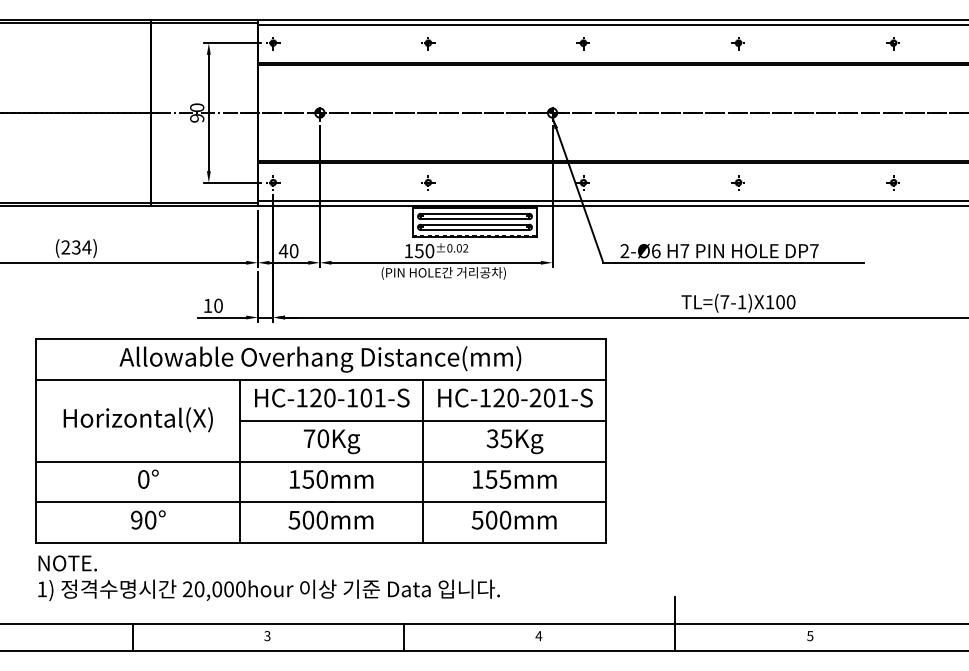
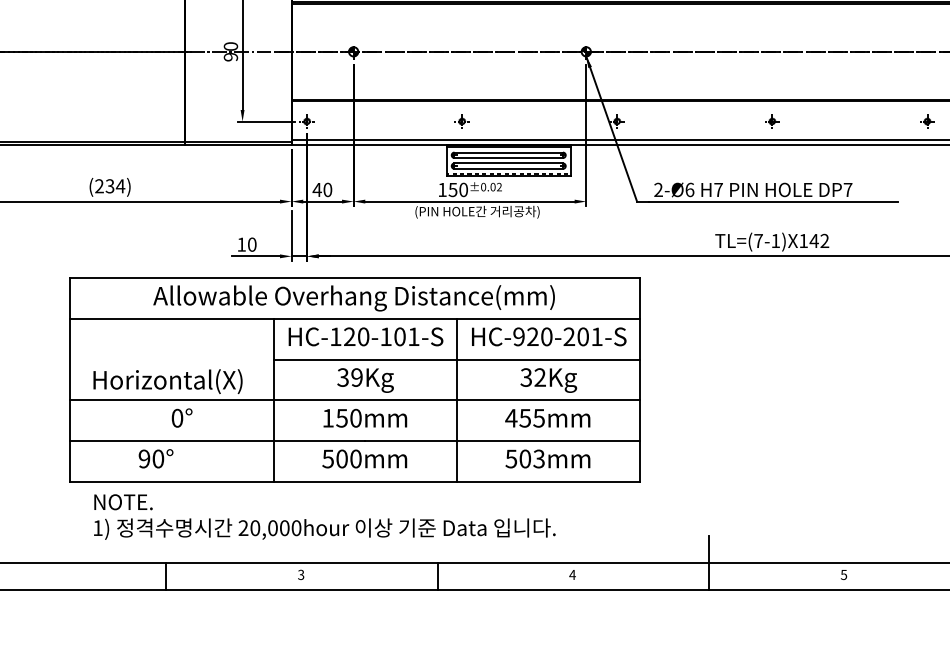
text: (785, 302) -> (819, 241), TL=(7-1)X100 -> TL=(7-1)X142
text: (484, 397) -> (518, 336), HC-120-201-S -> HC-920-201-S
text: (137, 419) -> (167, 381), moved
text: (316, 438) -> (350, 377), 70Kg -> 39Kg
text: (506, 438) -> (540, 377), 35Kg -> 32Kg
text: (477, 479) -> (511, 418), 155mm -> 455mm
text: (148, 519) -> (156, 458), moved
text: (505, 519) -> (539, 458), 500mm -> 503mm
text: (268, 577) -> (324, 516), moved

